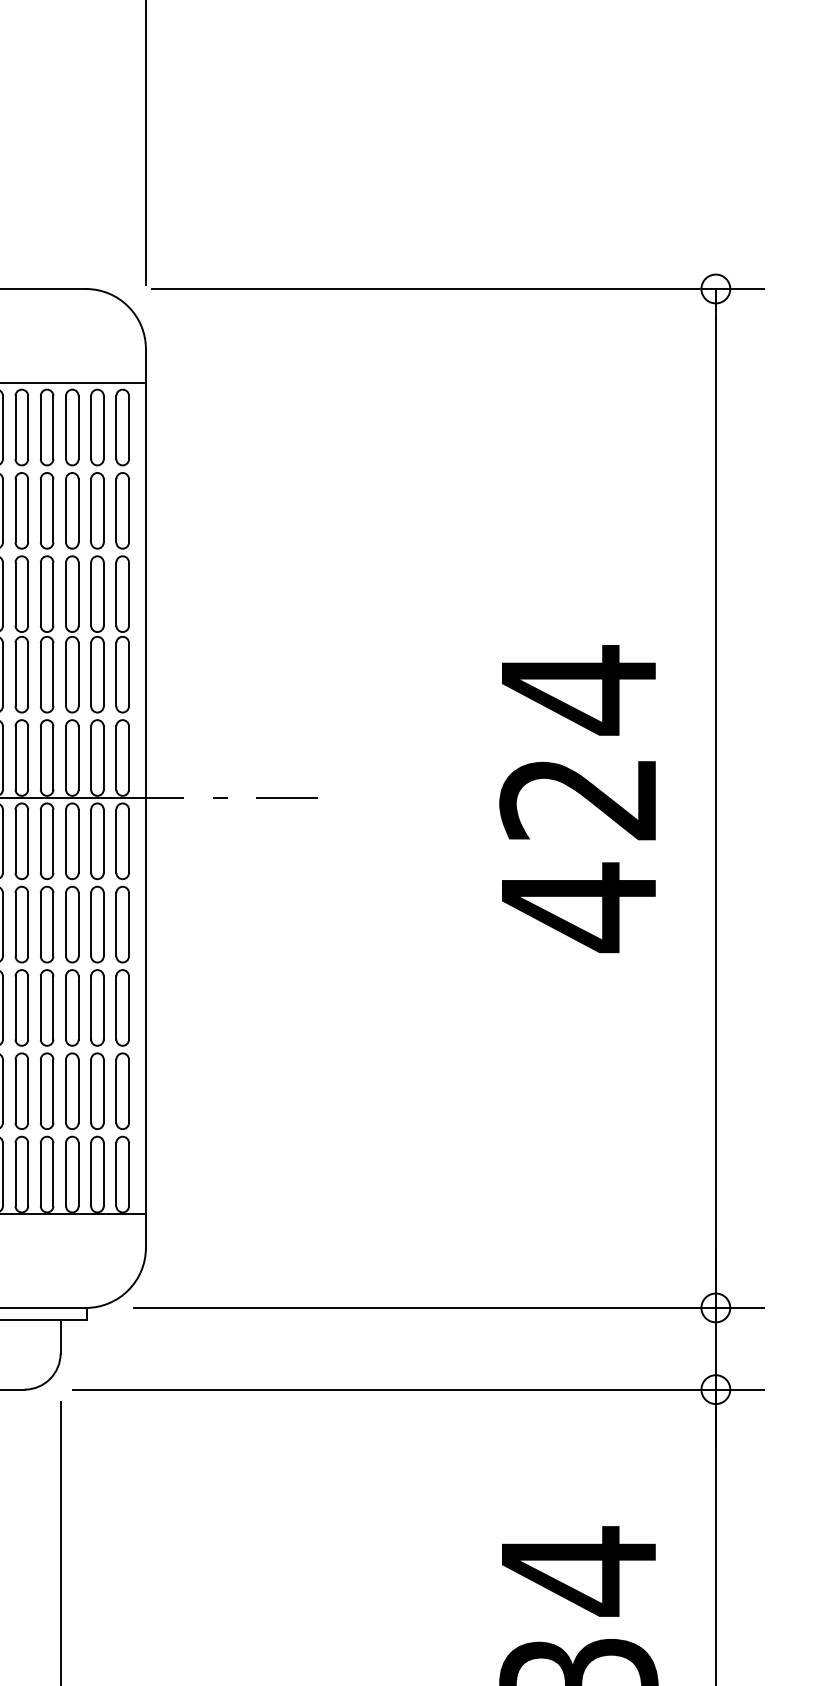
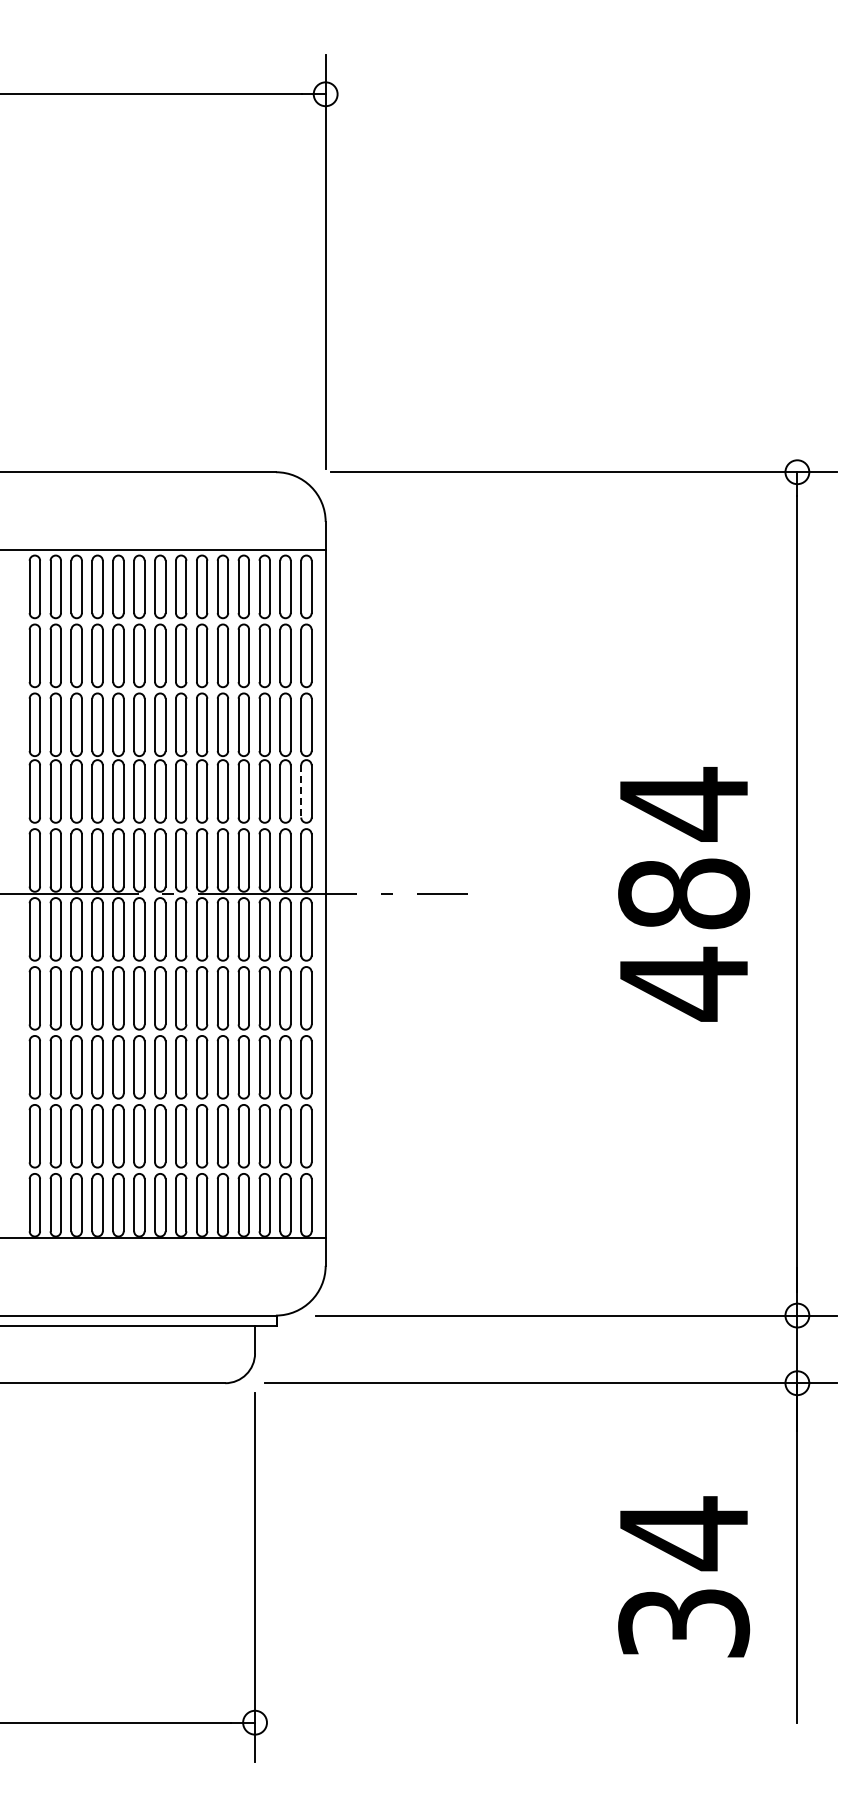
line: (116, 674) -> (301, 791), solid -> dashed
text: (579, 797) -> (684, 893), 424 -> 484

